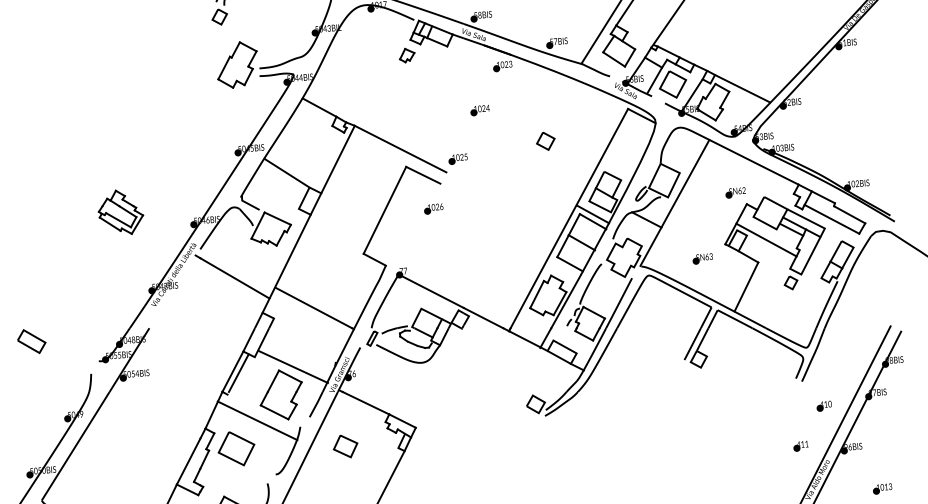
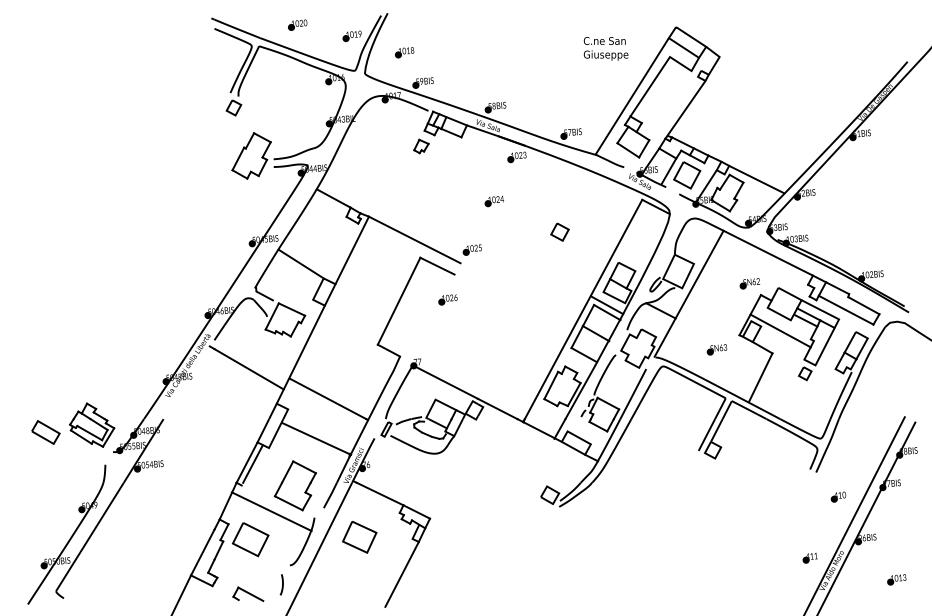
part: (121, 211) -> (92, 424), moved
line: (293, 366) -> (316, 438), moved
part: (800, 445) -> (809, 557), moved
part: (345, 446) -> (359, 537), size x1.43

